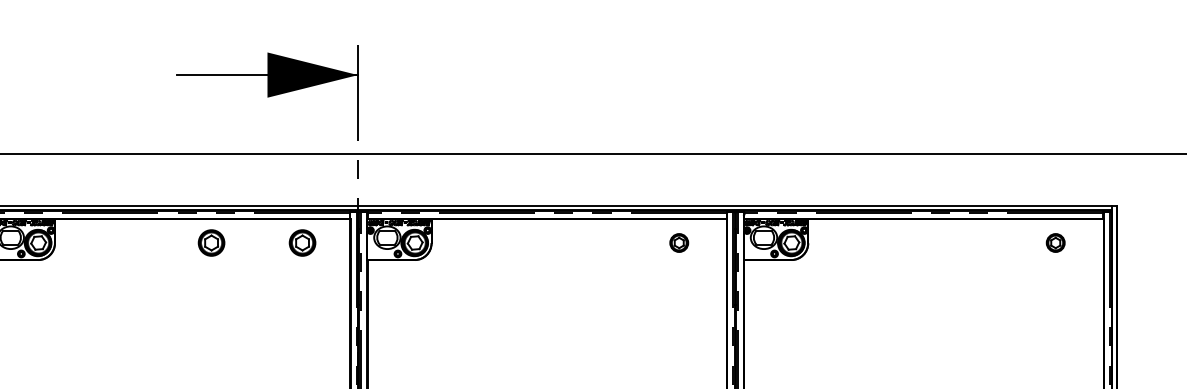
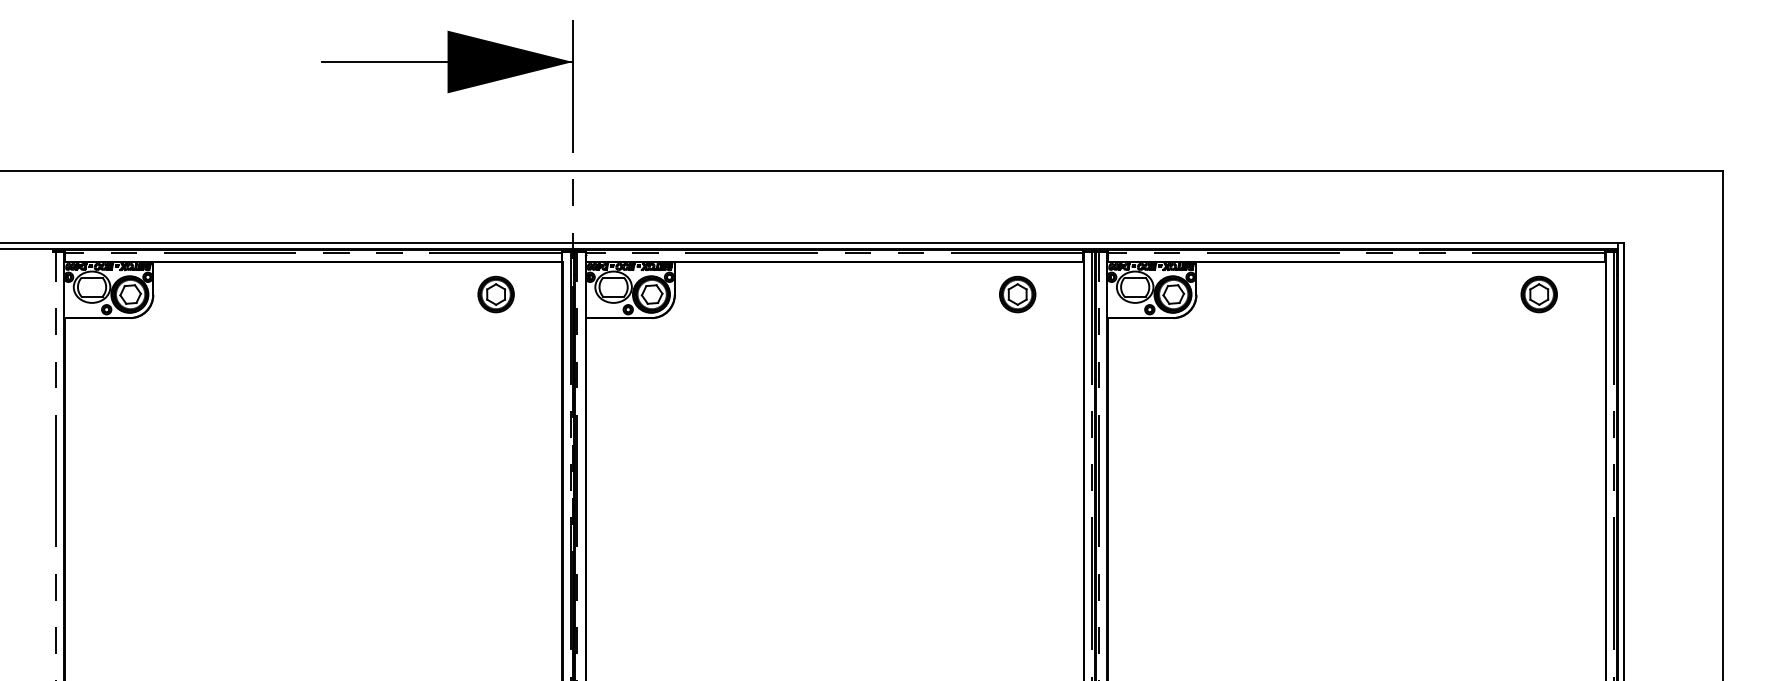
part: (211, 242) -> (369, 294), removed
part: (679, 242) -> (1017, 294), size x1.43
part: (1055, 242) -> (1538, 294), size x1.43

